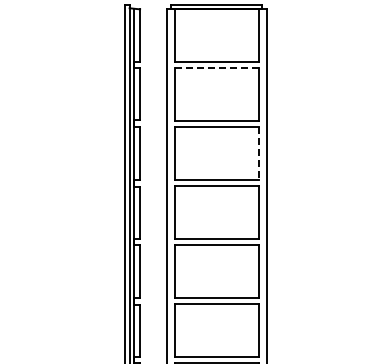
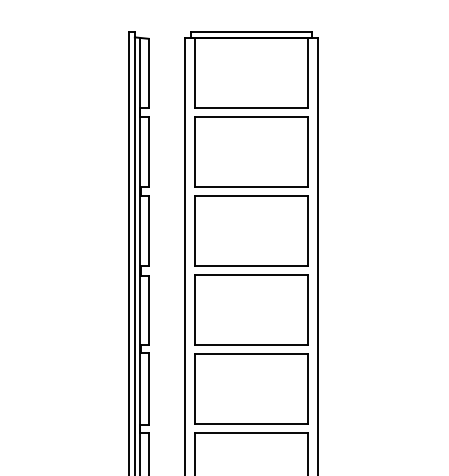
line: (217, 67) -> (252, 116), dashed -> solid
line: (259, 153) -> (308, 231), dashed -> solid

